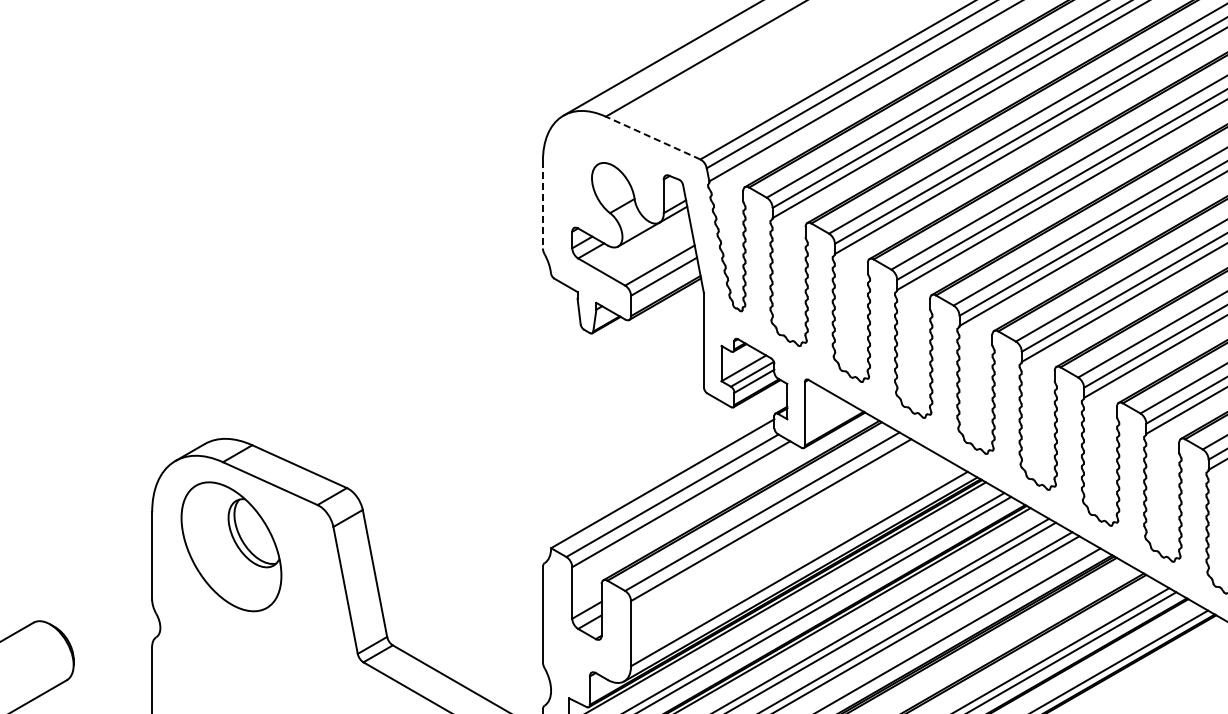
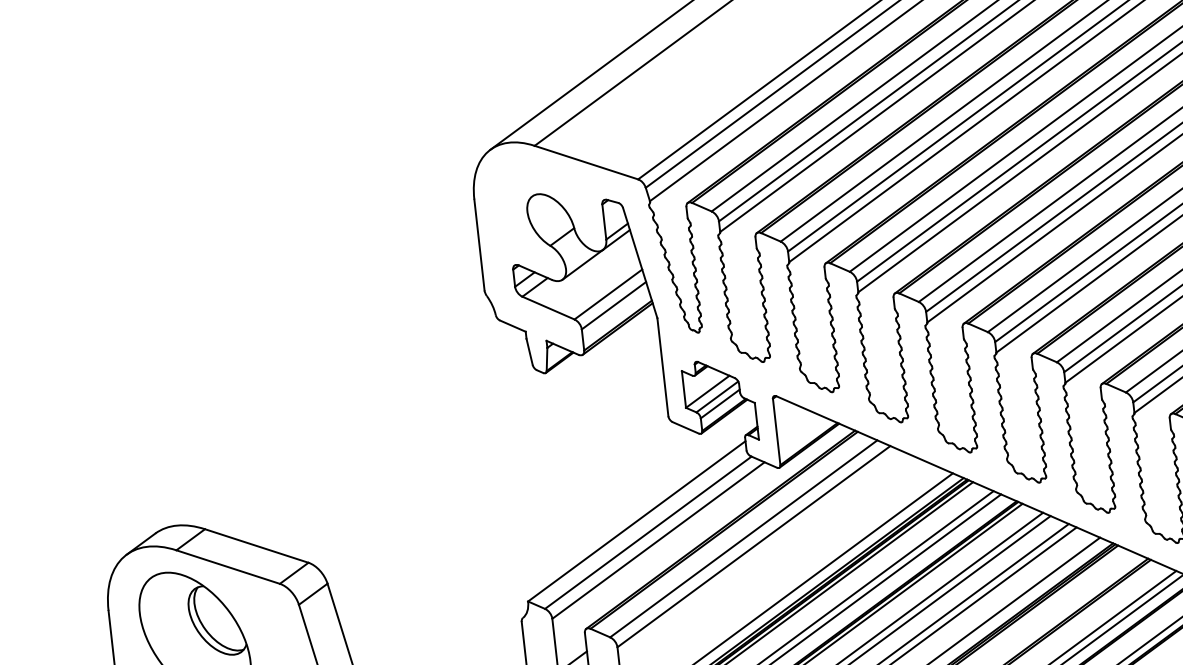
line: (653, 138) -> (586, 163), dashed -> solid
line: (542, 204) -> (478, 244), dashed -> solid

